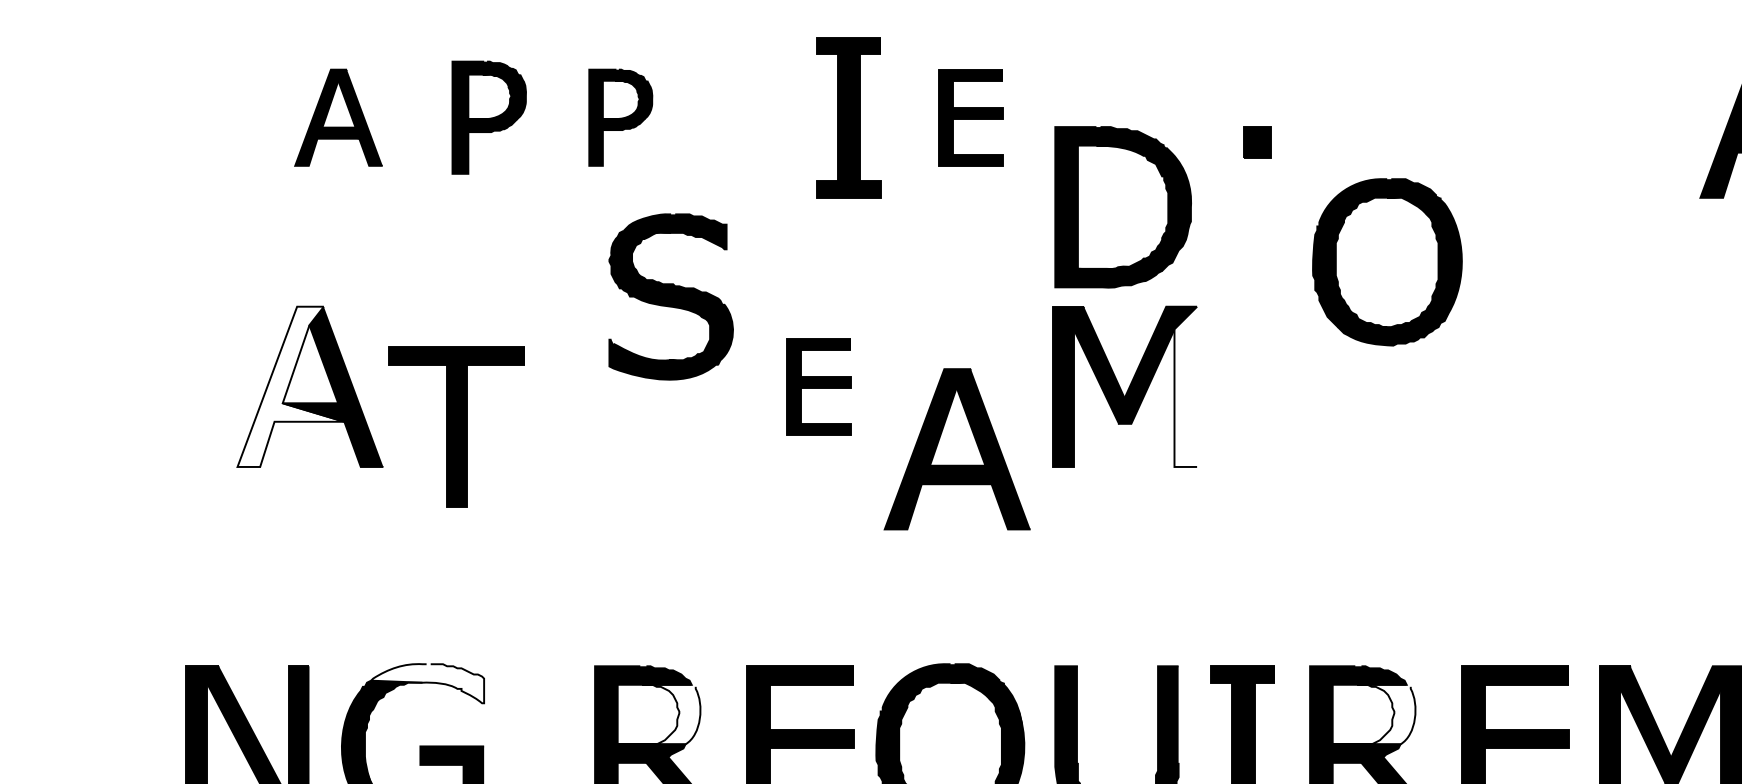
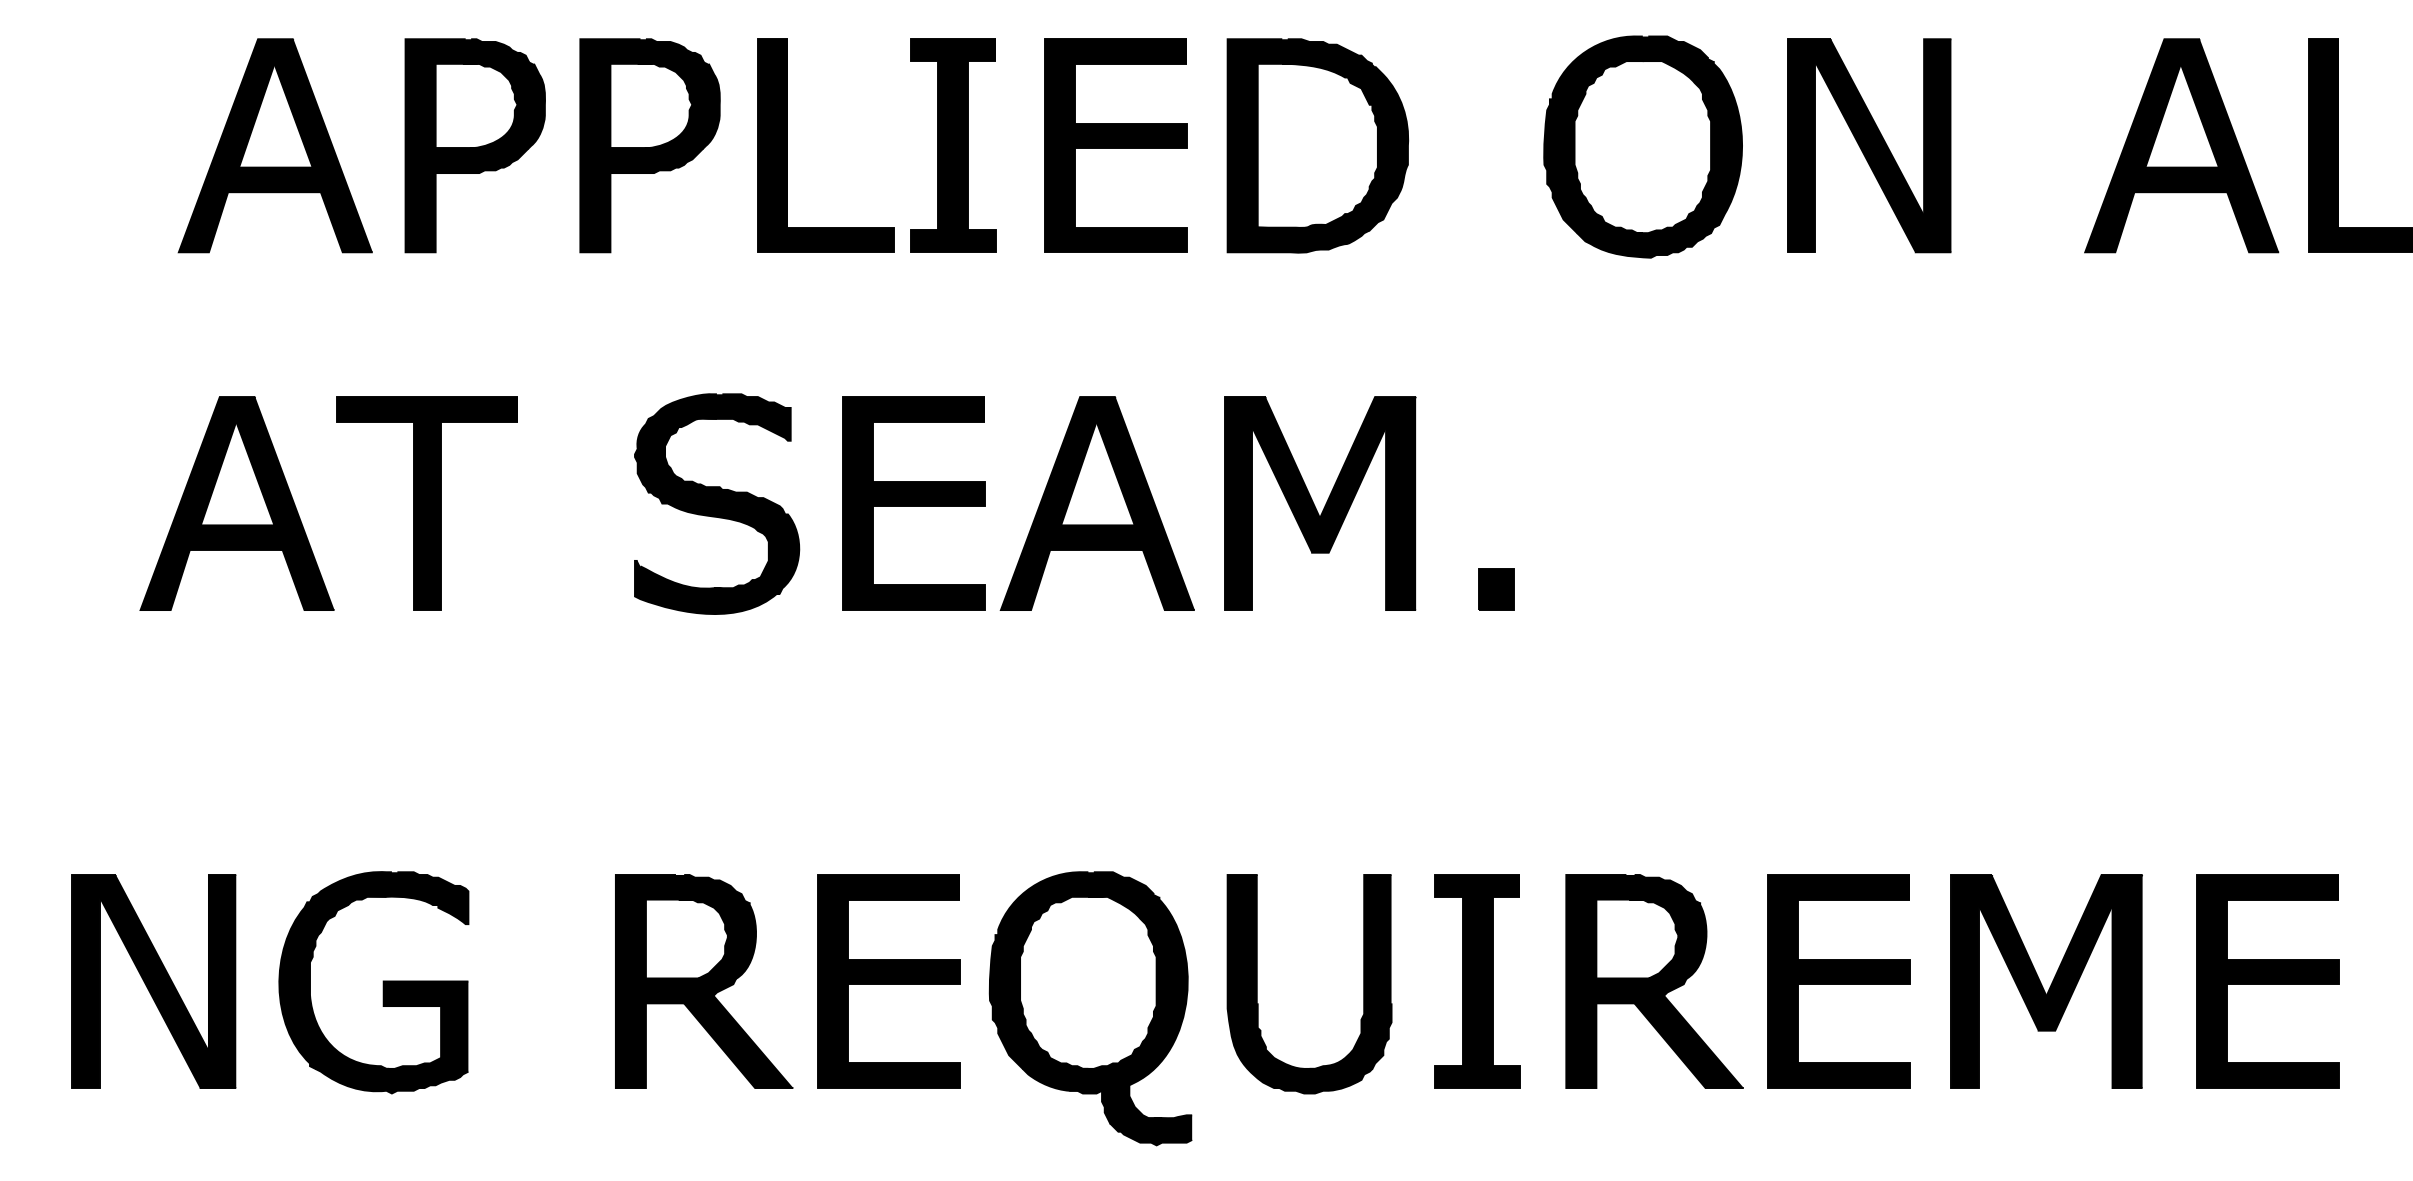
part: (338, 117) -> (274, 145), size x1.67
part: (488, 117) -> (474, 145), size x1.43
part: (620, 117) -> (649, 145), size x1.67
part: (724, 117) -> (787, 145), added
part: (970, 117) -> (1115, 145), size x1.67
part: (1538, 117) -> (1869, 145), added
part: (1257, 142) -> (1496, 589), moved
part: (1122, 207) -> (1317, 145), moved
part: (1386, 261) -> (1642, 146), moved
part: (671, 296) -> (717, 503), moved
fill: (290, 386) -> (211, 503), added
part: (818, 386) -> (913, 503), size x1.67
fill: (1186, 386) -> (1401, 503), added
part: (456, 426) -> (426, 503), moved
part: (956, 449) -> (1096, 503), moved
fill: (427, 683) -> (393, 898), added
fill: (658, 714) -> (700, 938), added
fill: (1374, 714) -> (1651, 938), added

